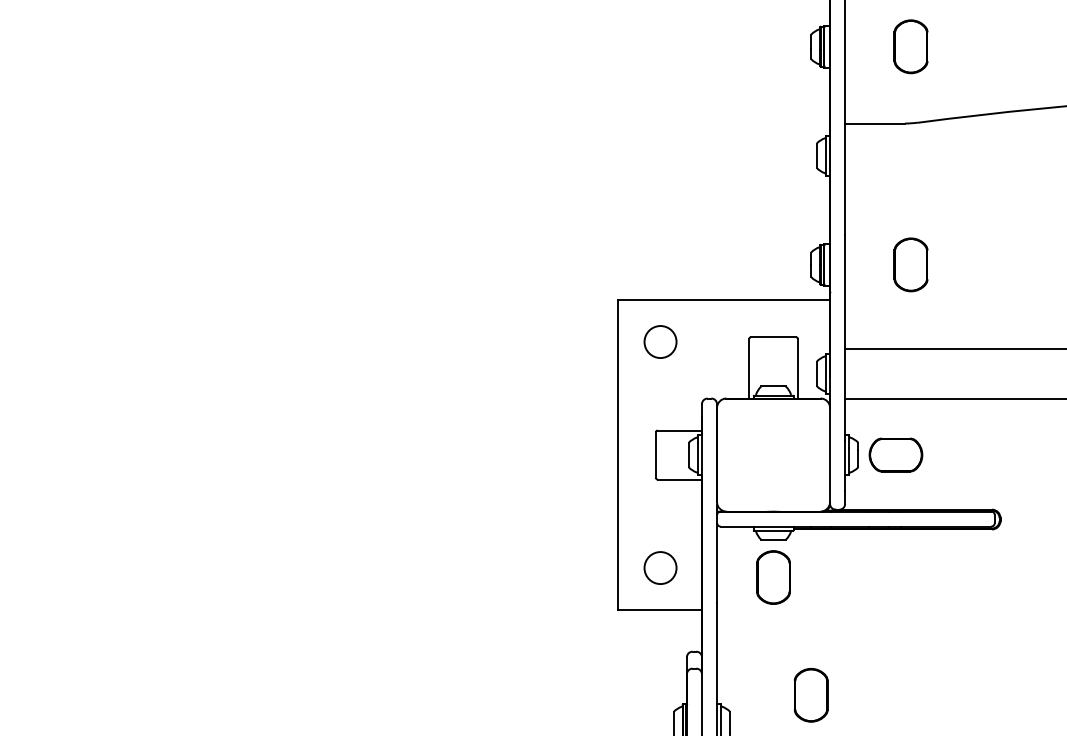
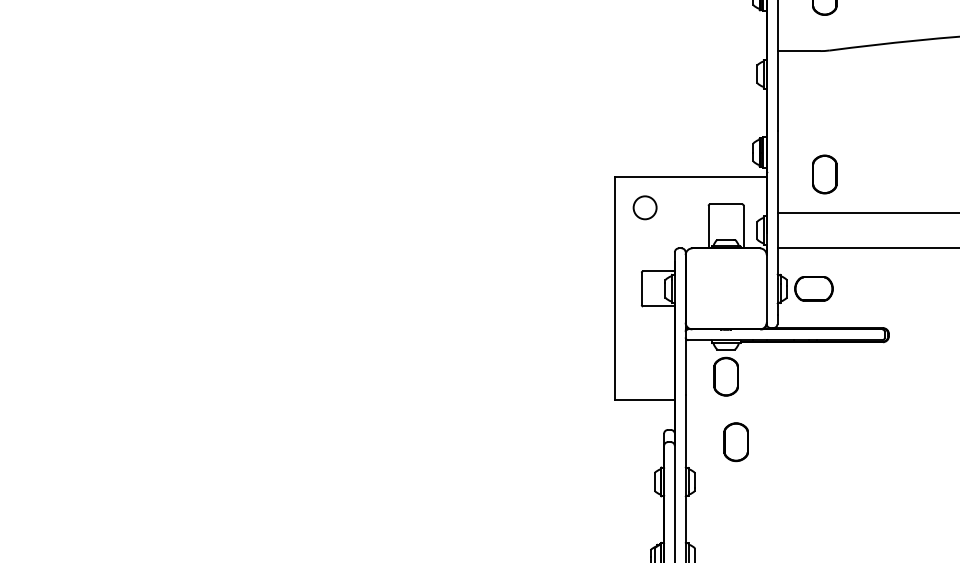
part: (910, 264) -> (824, 174), moved
circle: (659, 567) -> (644, 369), removed
part: (810, 695) -> (735, 442), moved

